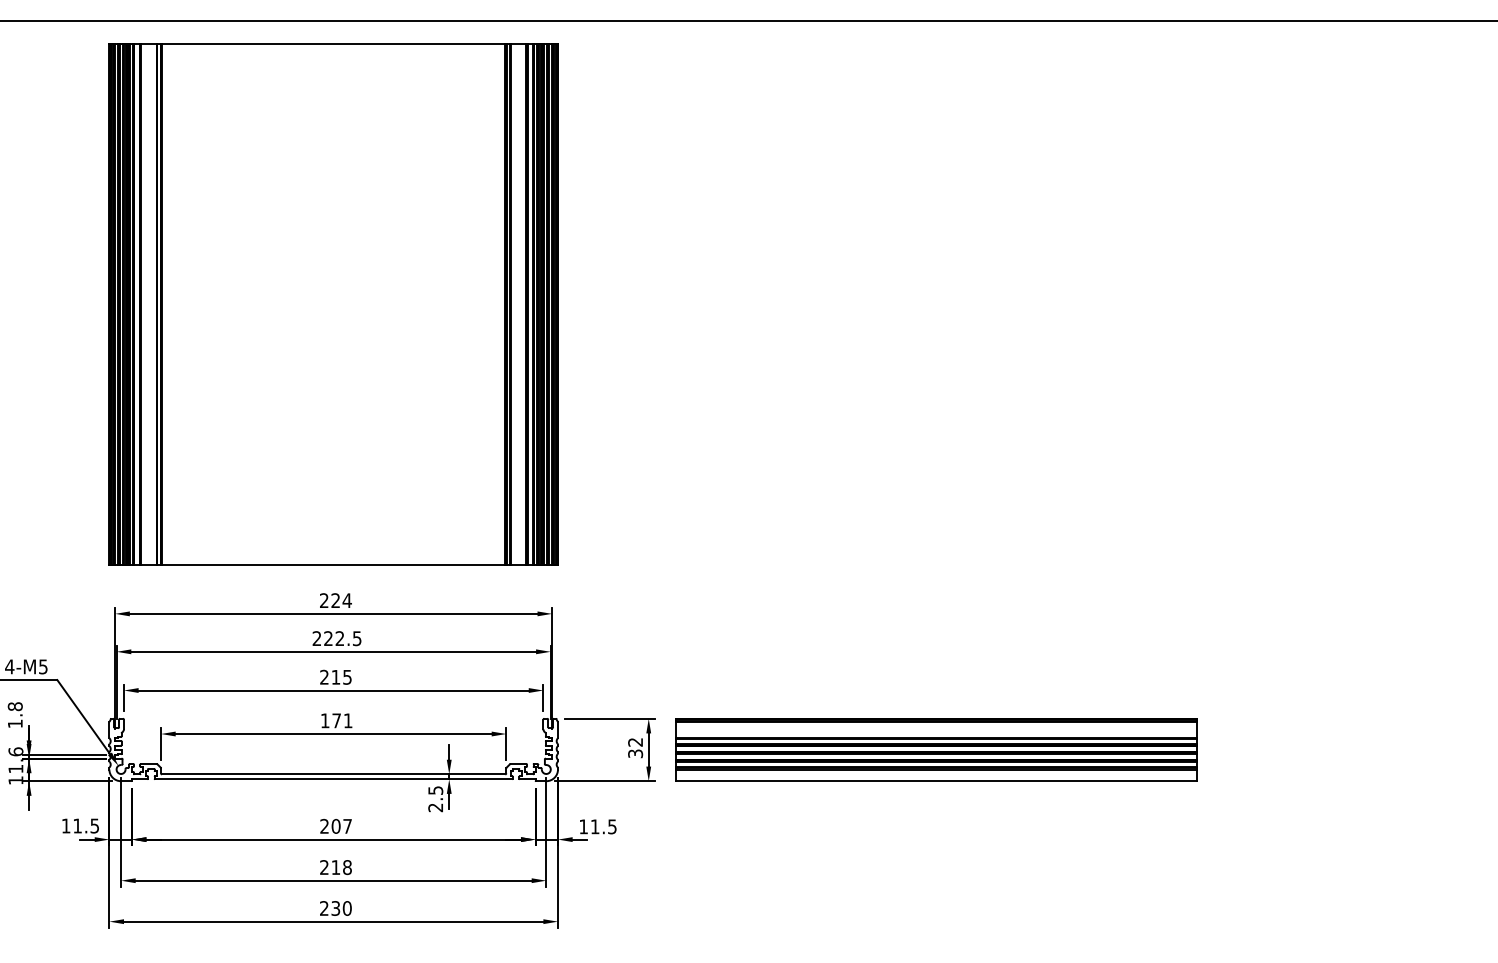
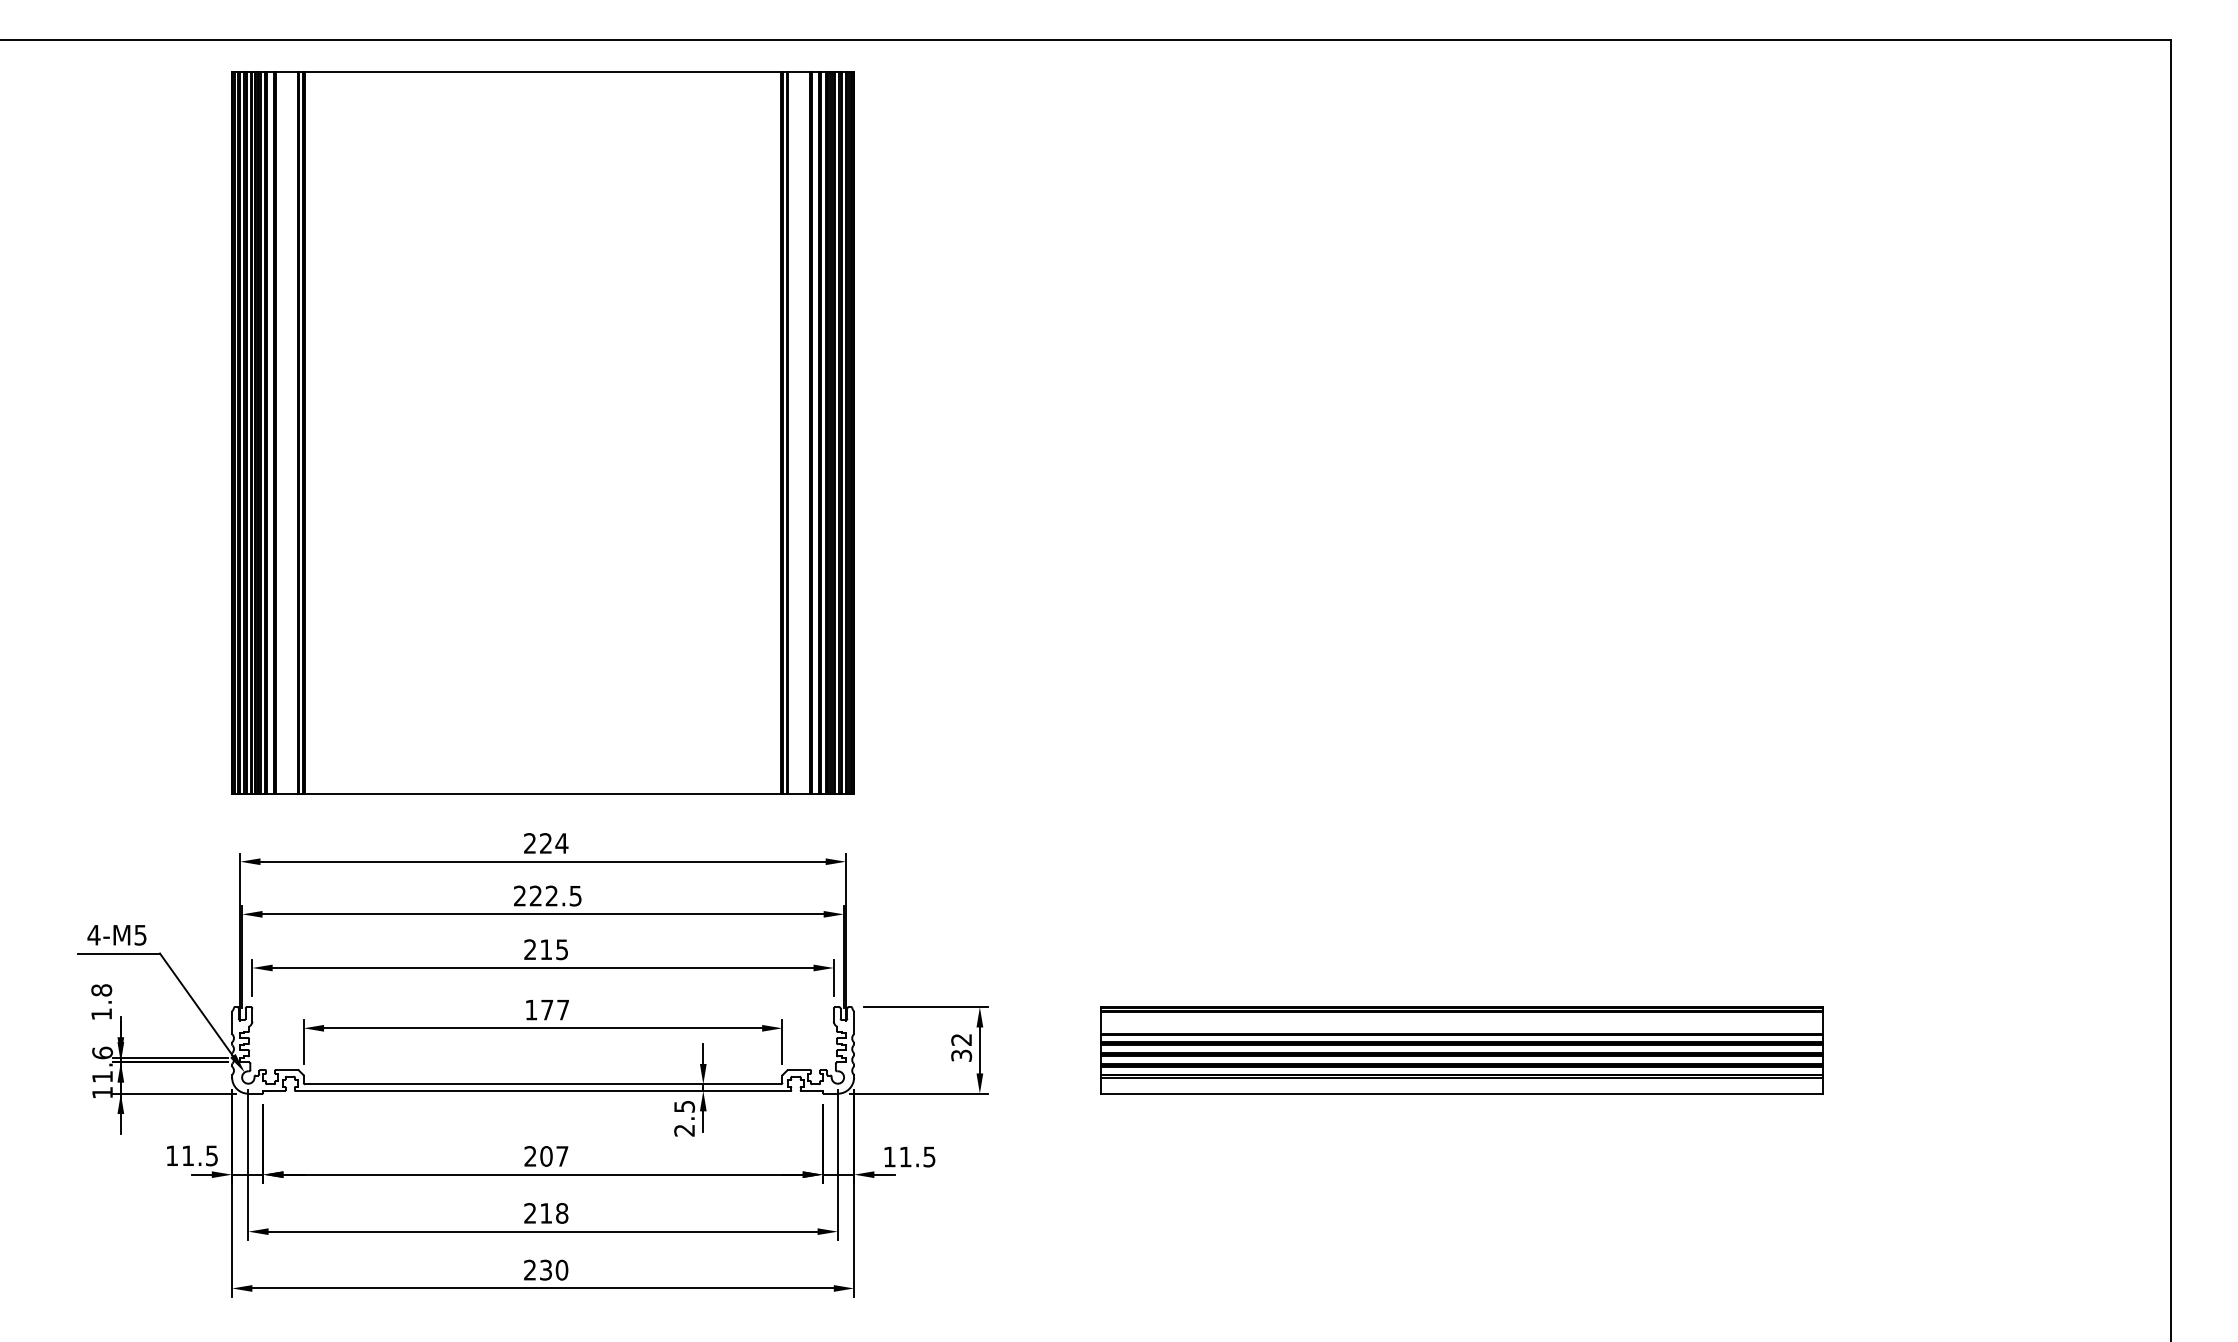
text: (348, 721) -> (563, 1010), 171 -> 177
part: (936, 750) -> (1461, 1050), moved

